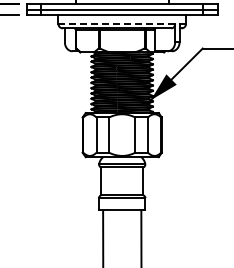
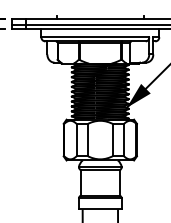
line: (116, 23) -> (95, 36), dashed -> solid

